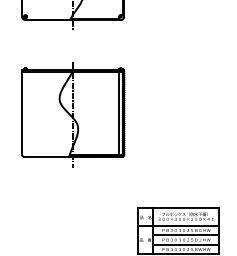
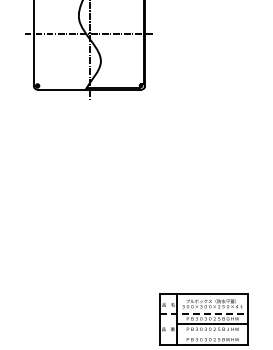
part: (73, 115) -> (89, 193), removed
line: (178, 225) -> (204, 313), solid -> dashed
line: (186, 244) -> (212, 334), removed

